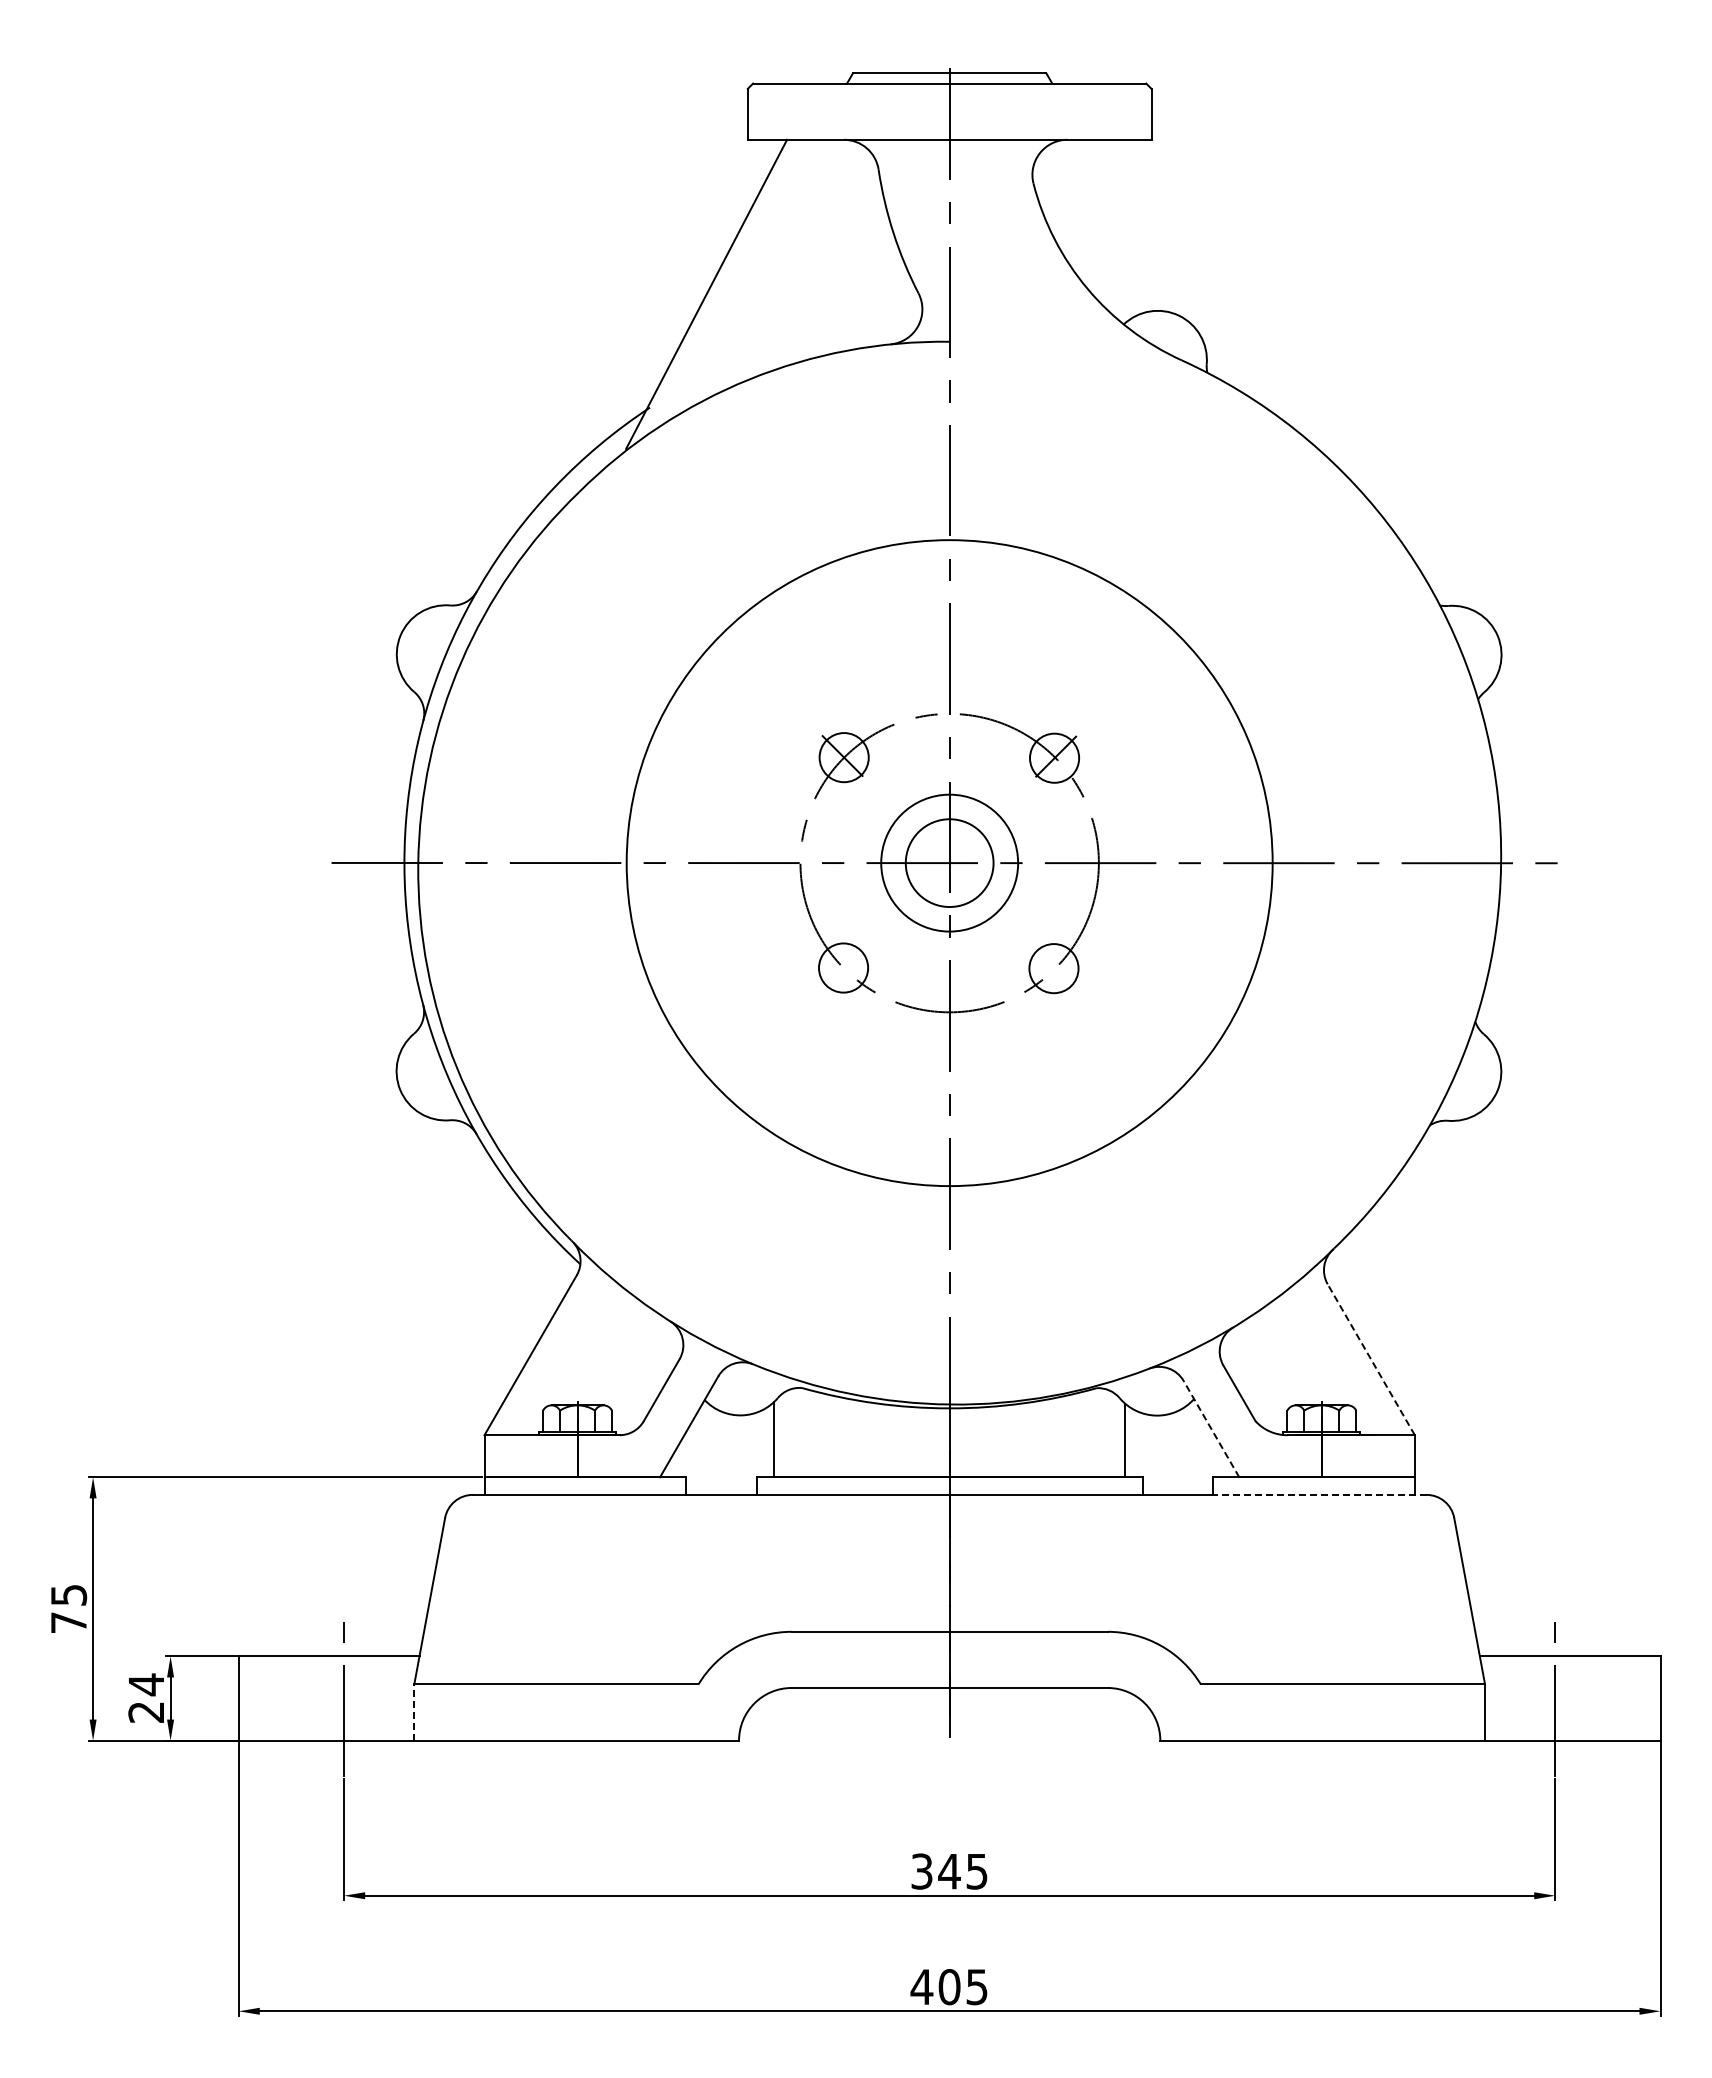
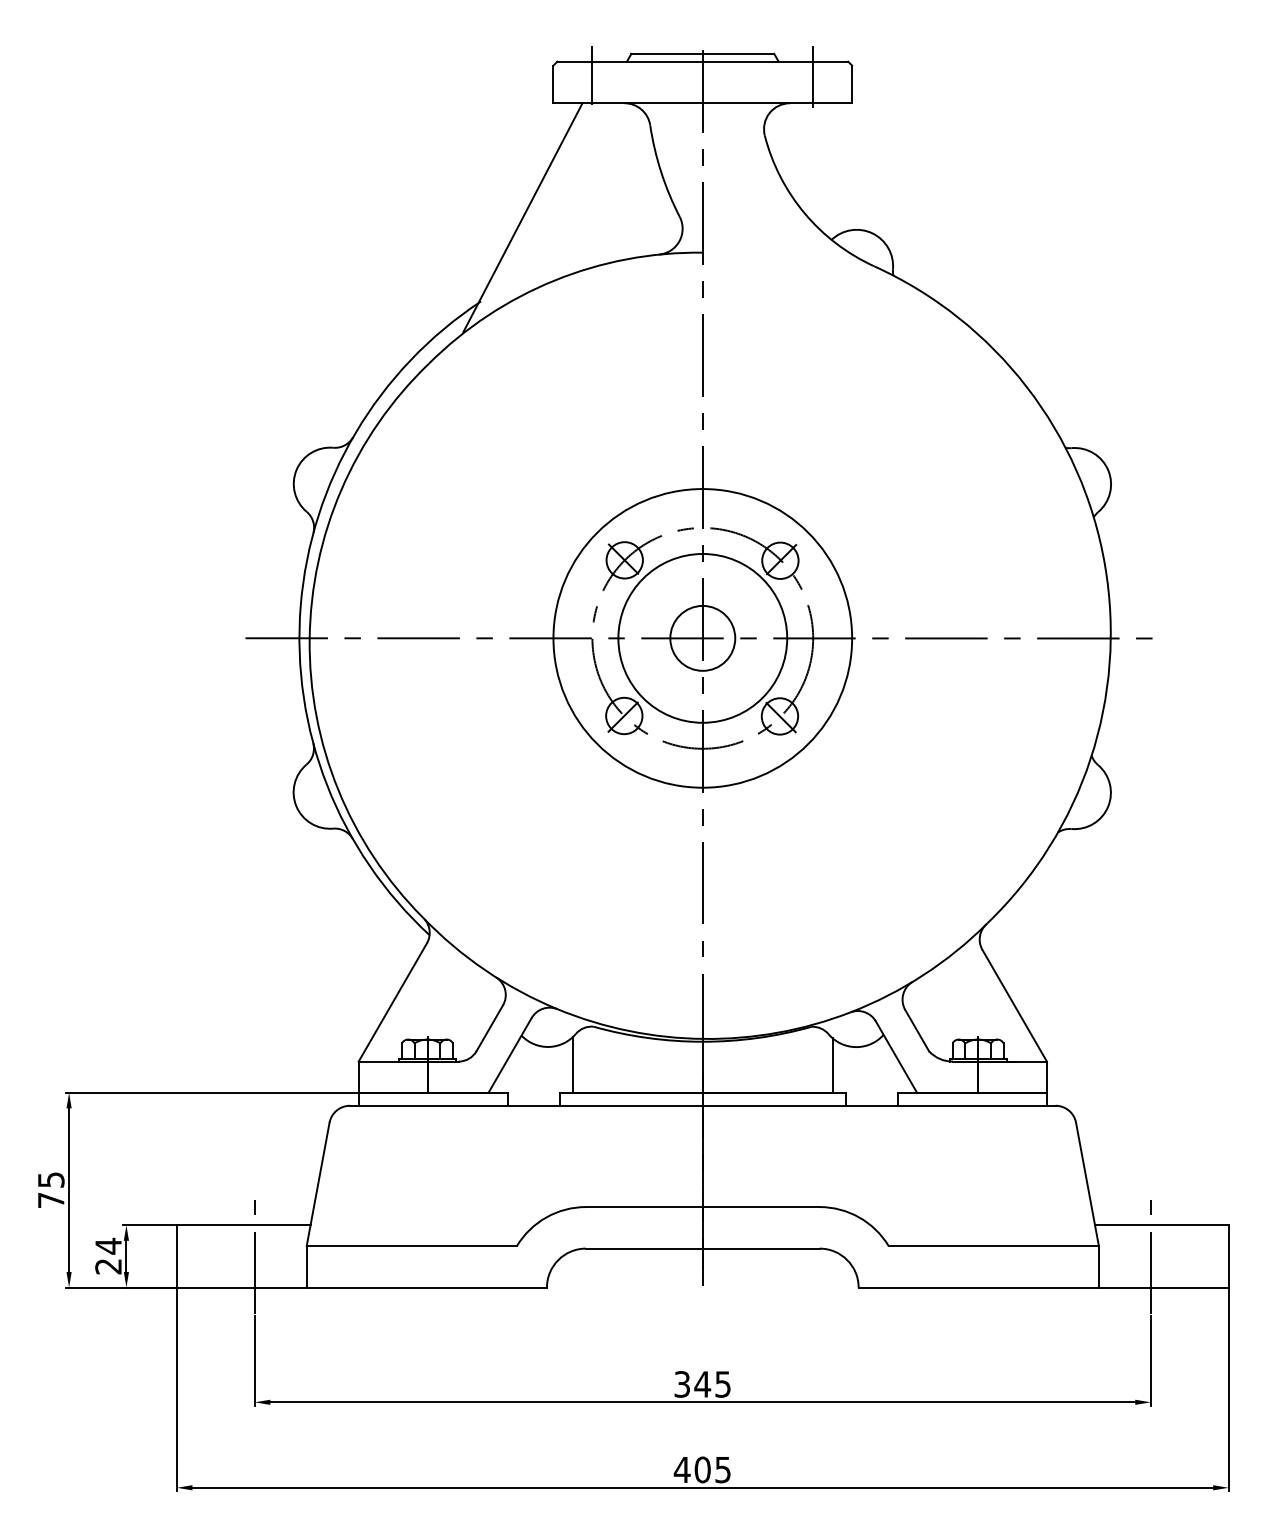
line: (800, 101) -> (592, 74), added
line: (1098, 104) -> (812, 77), added
circle: (949, 863) -> (702, 638), size x0.62
circle: (949, 863) -> (702, 638), size x1.67
line: (841, 969) -> (622, 717), added
line: (1055, 969) -> (781, 717), added
line: (1371, 1359) -> (1014, 1005), dashed -> solid
line: (1211, 1429) -> (896, 1057), dashed -> solid
line: (1319, 1494) -> (976, 1105), dashed -> solid
line: (414, 1712) -> (306, 1266), dashed -> solid

